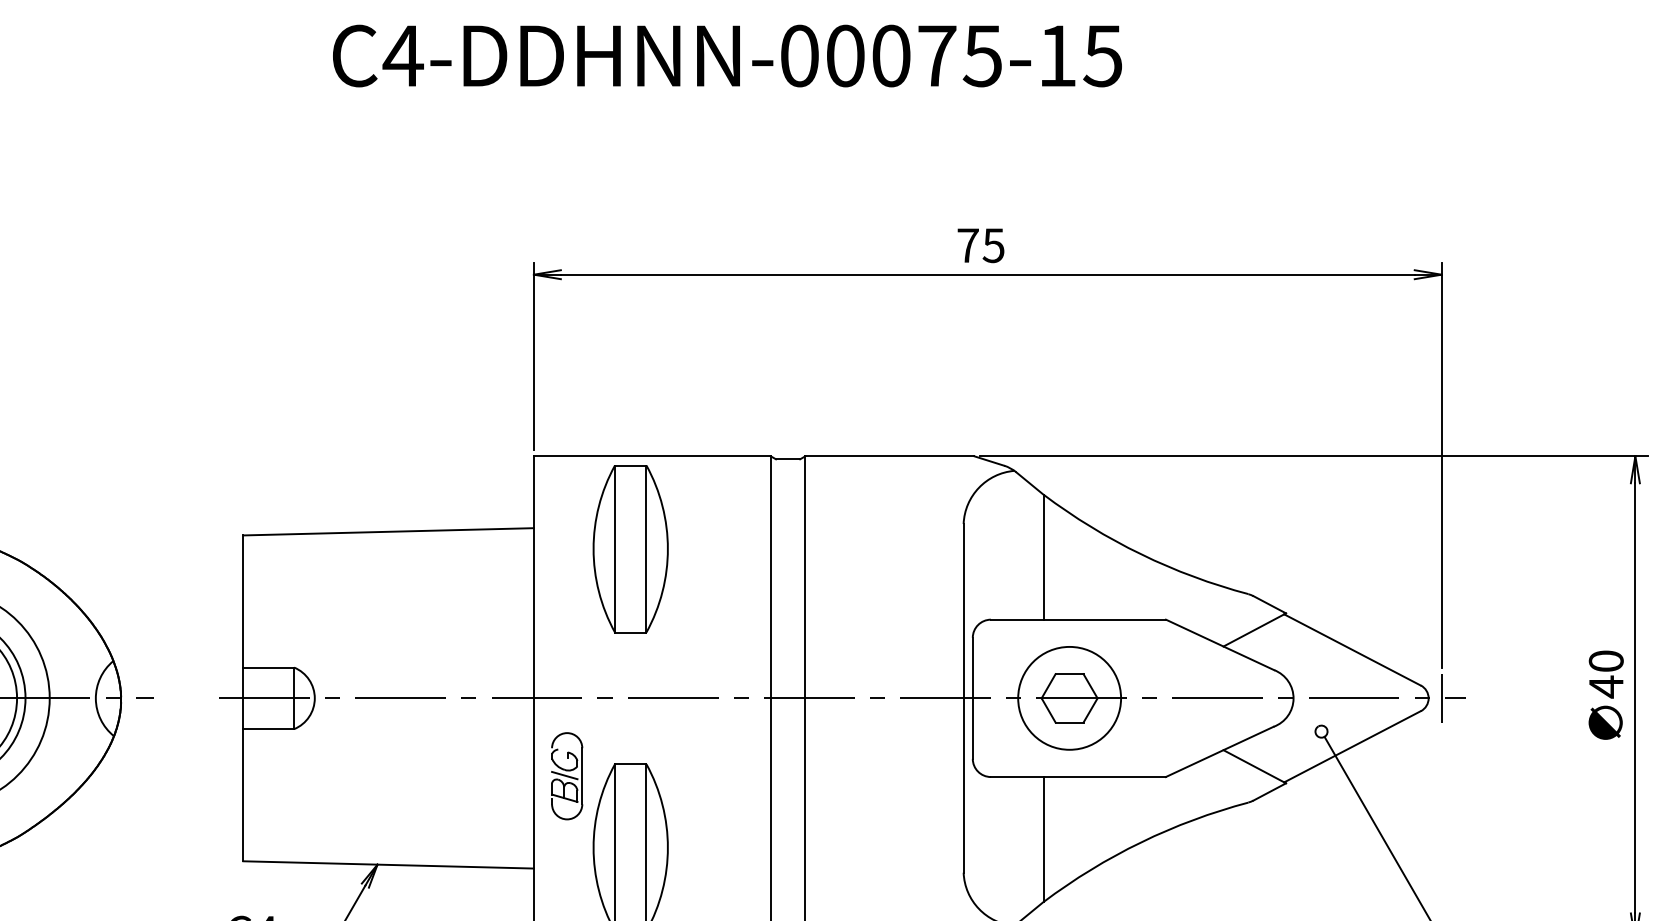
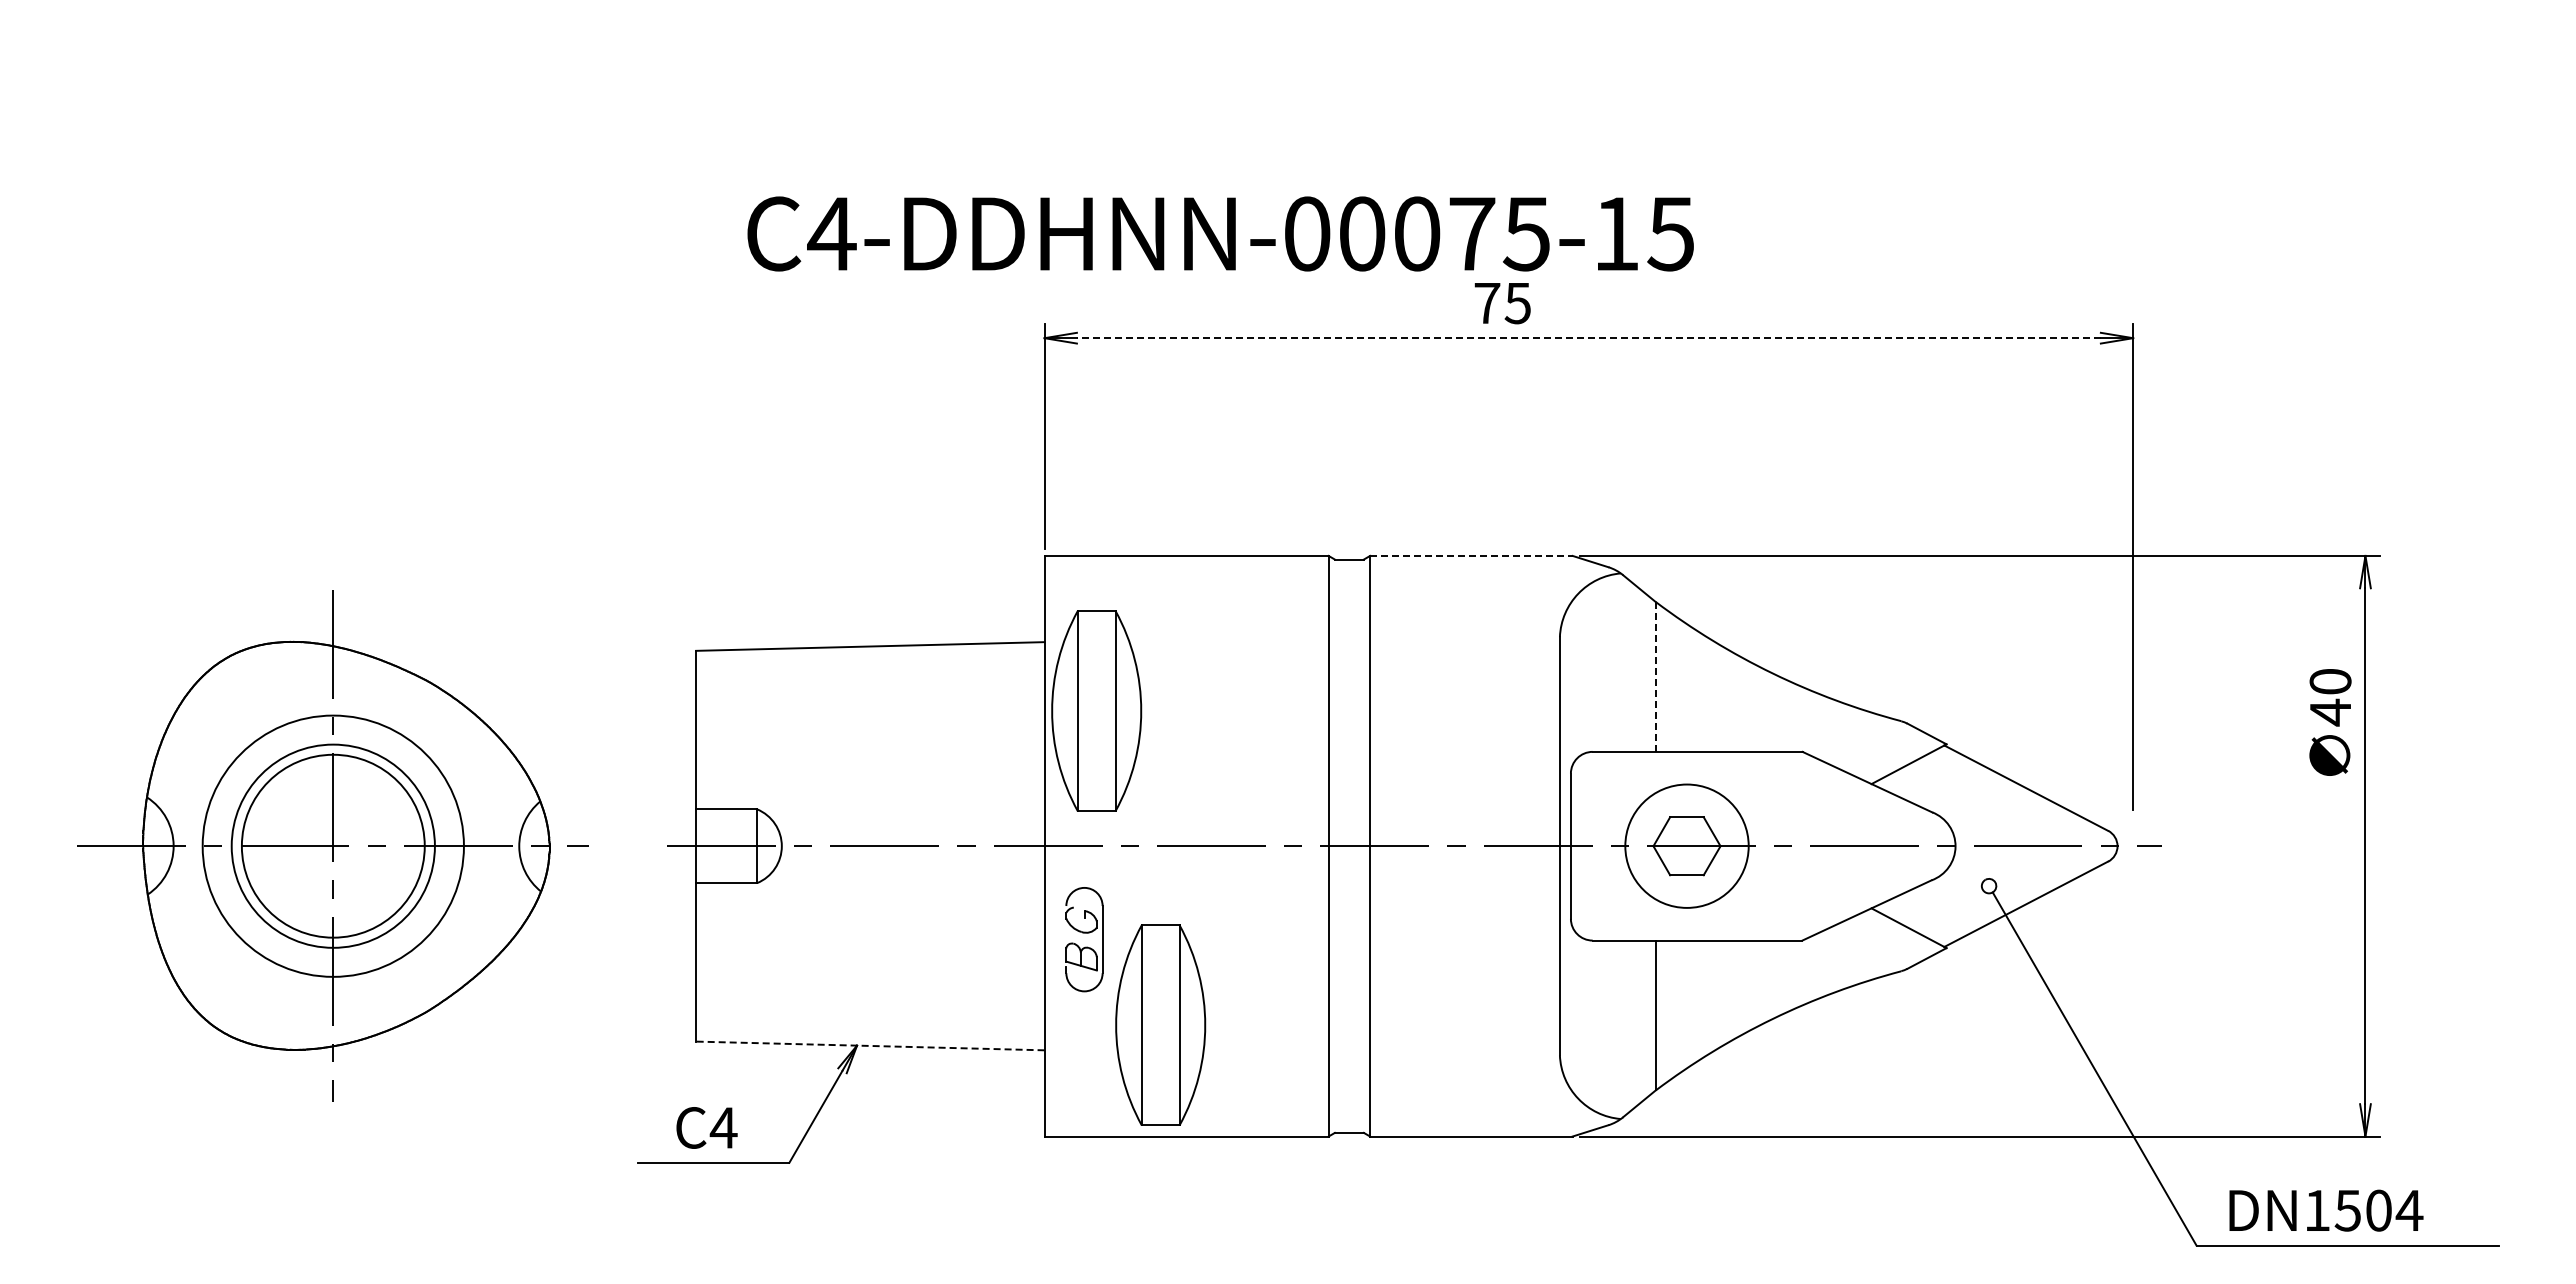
text: (727, 55) -> (1220, 233), moved
text: (980, 245) -> (1502, 303), moved
line: (987, 274) -> (1588, 338), solid -> dashed
line: (889, 455) -> (1471, 555), solid -> dashed
part: (630, 548) -> (1096, 710), moved
line: (1043, 556) -> (1655, 676), solid -> dashed
text: (1606, 695) -> (2330, 722), moved
line: (1441, 698) -> (2133, 846), removed
line: (564, 775) -> (1081, 938), removed
line: (387, 864) -> (869, 1045), solid -> dashed

